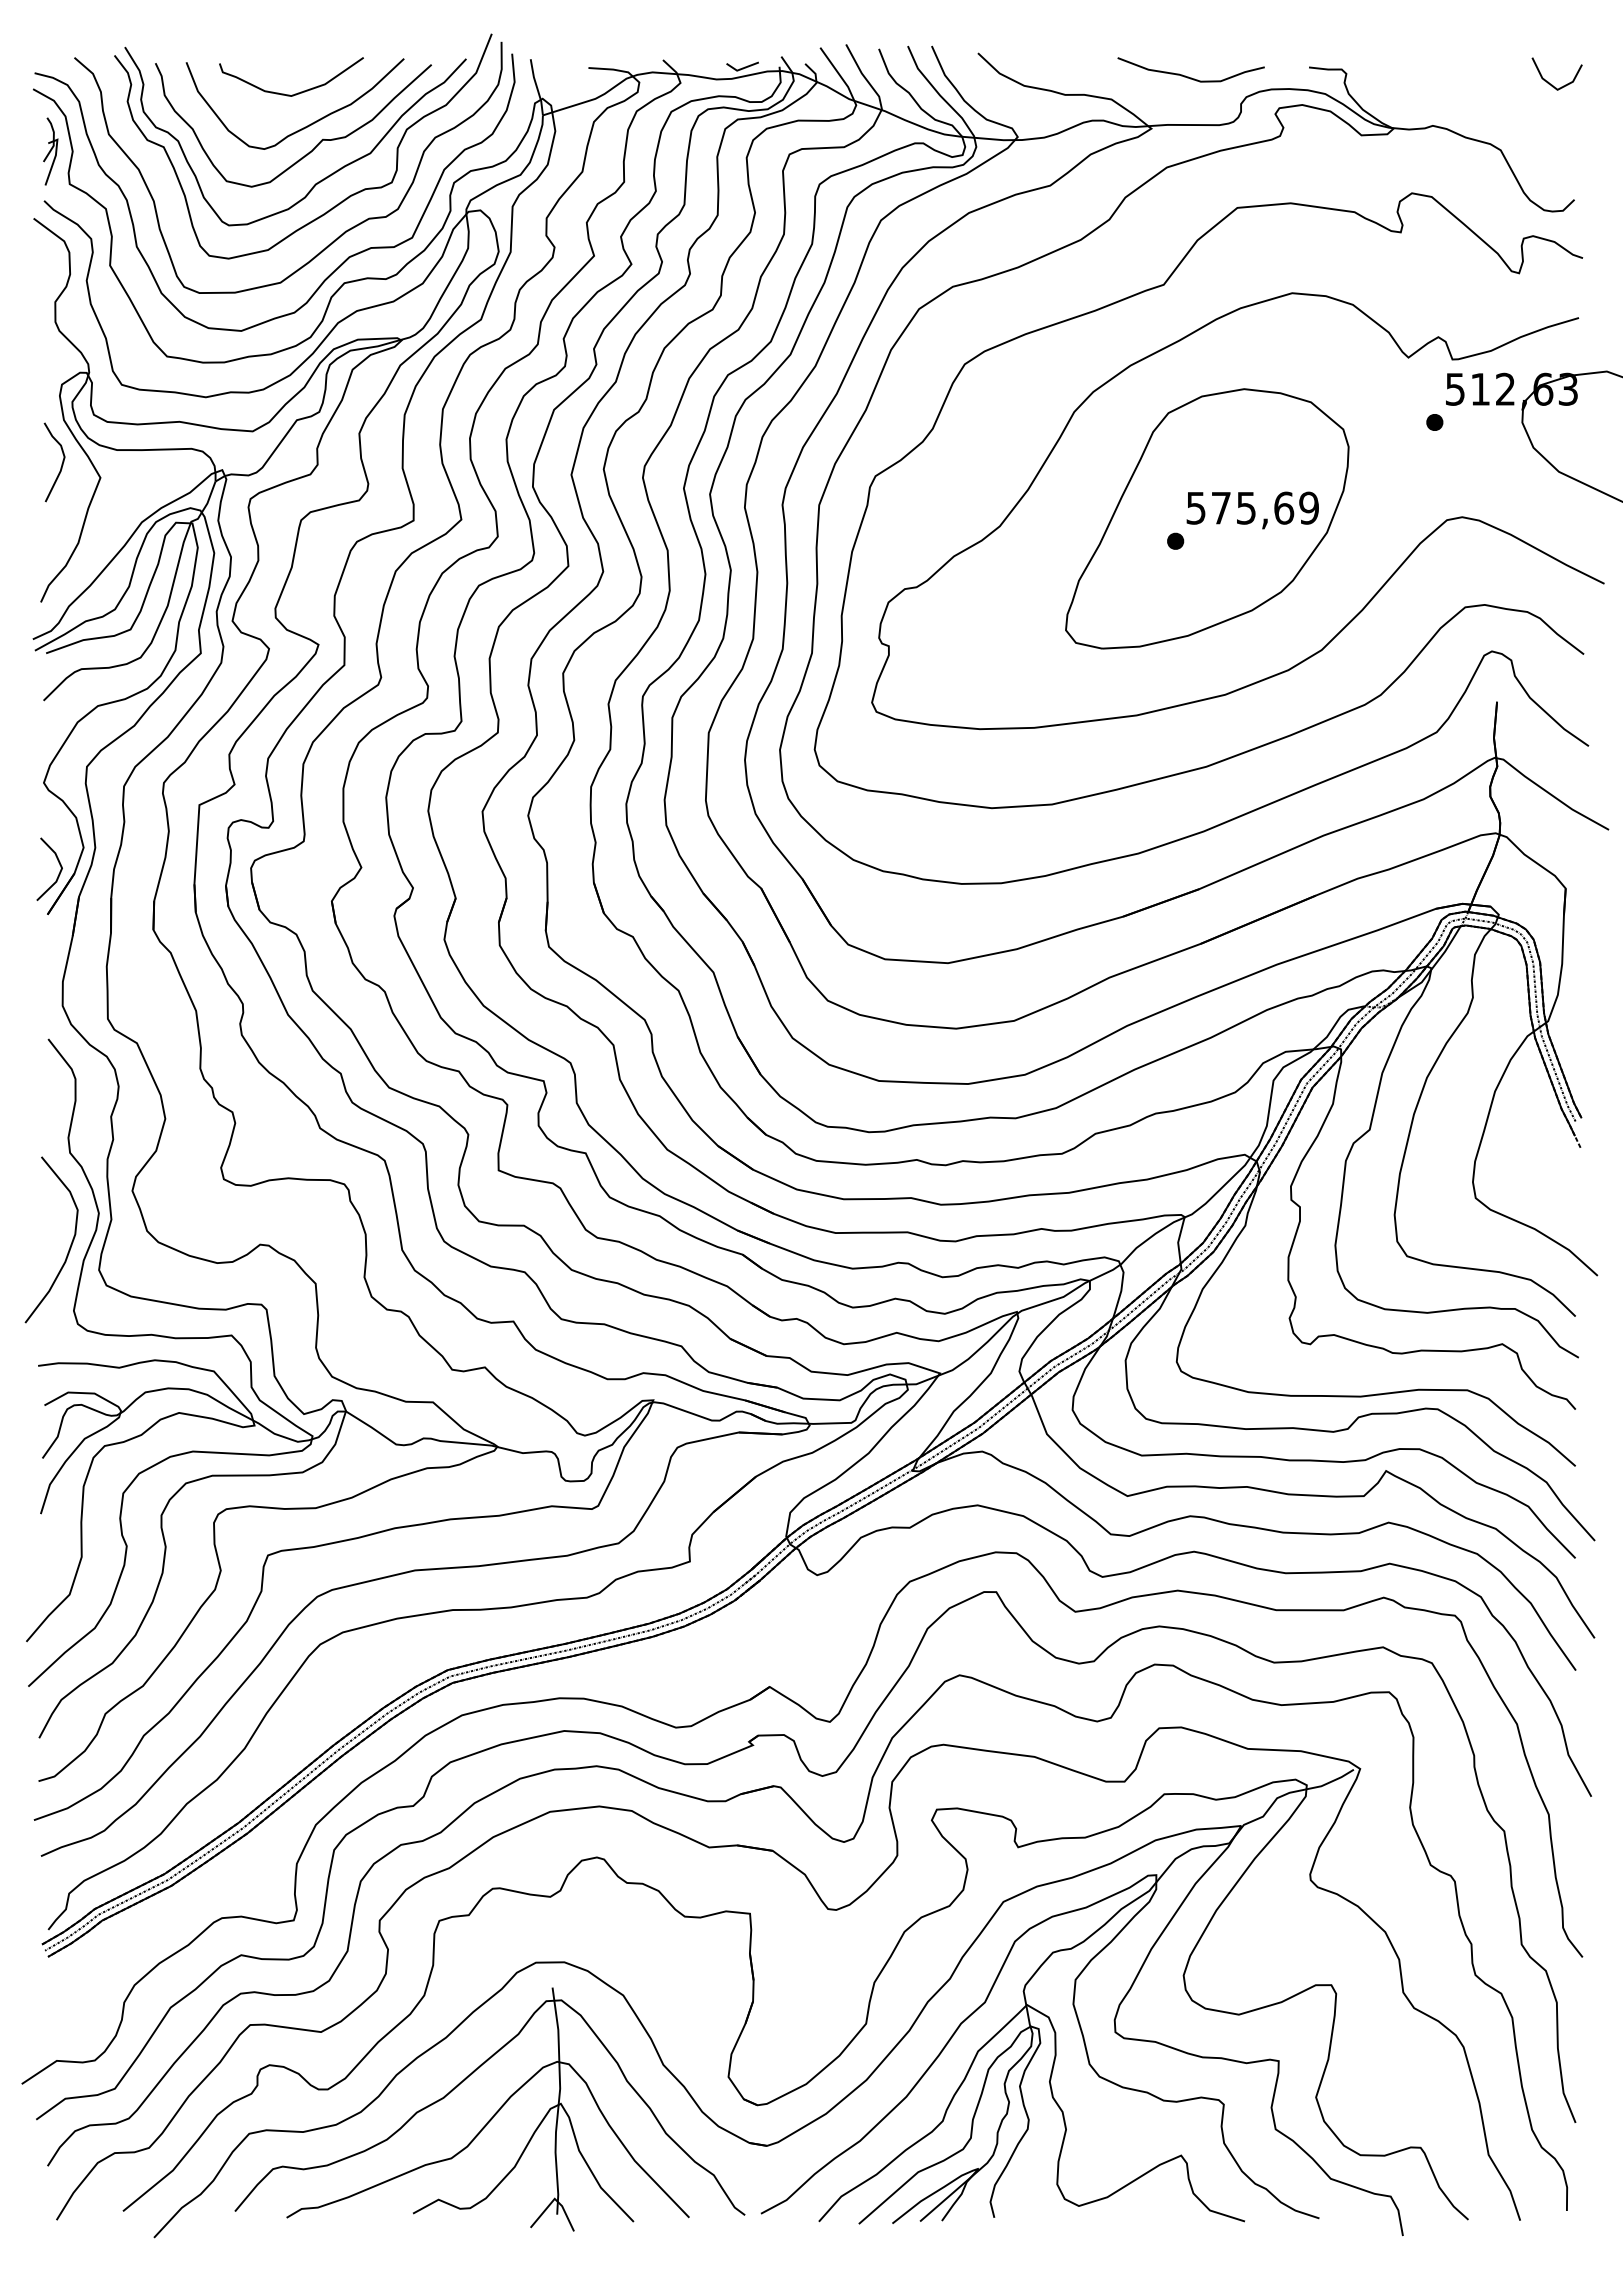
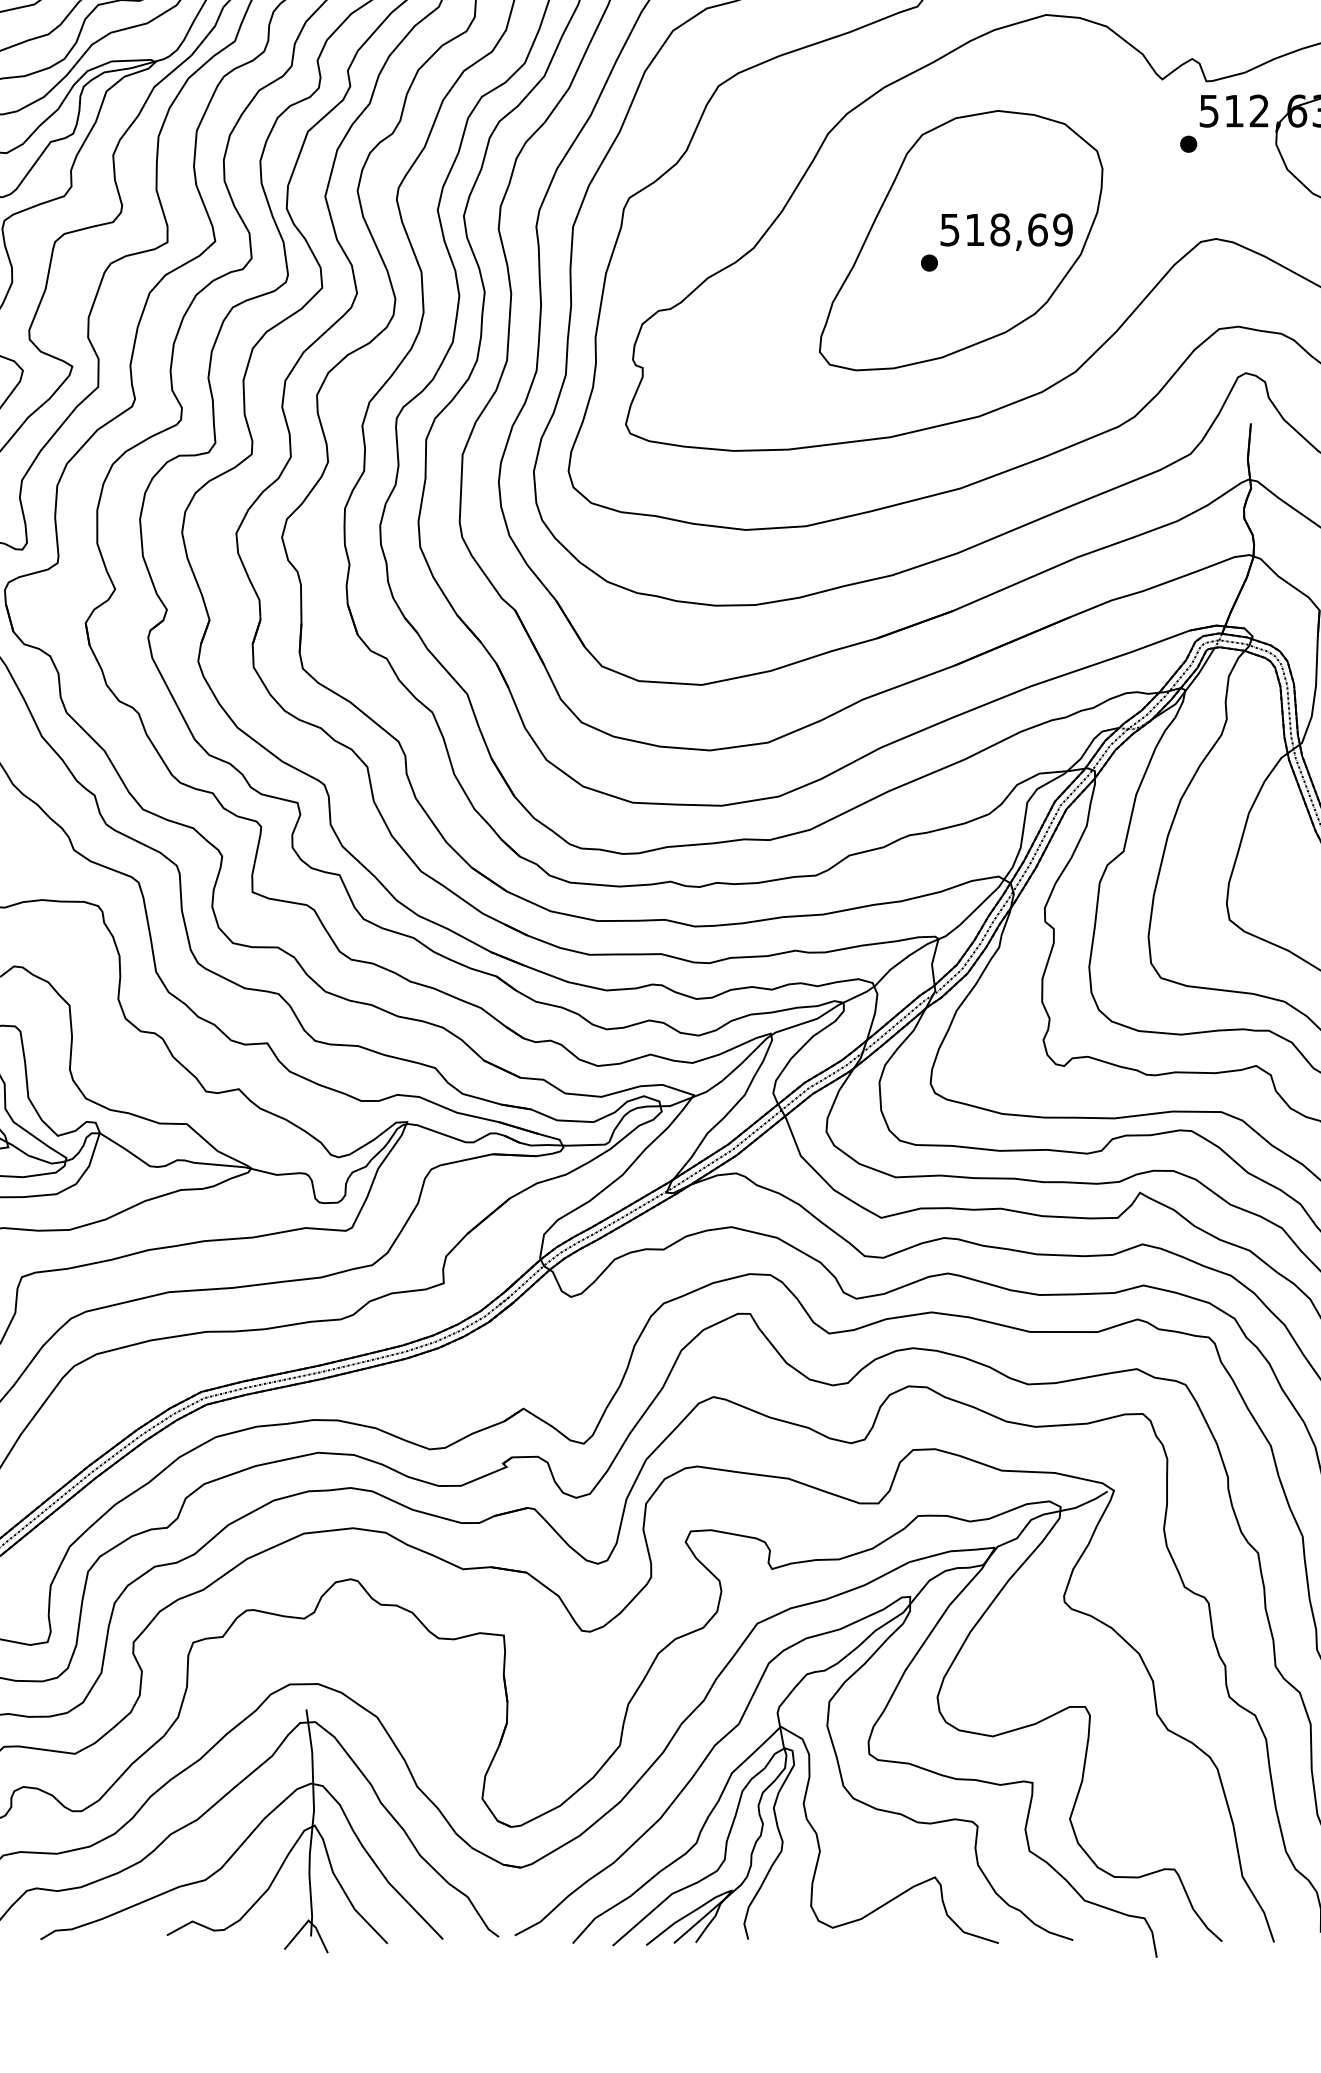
text: (1234, 507) -> (988, 229), 575,69 -> 518,69

